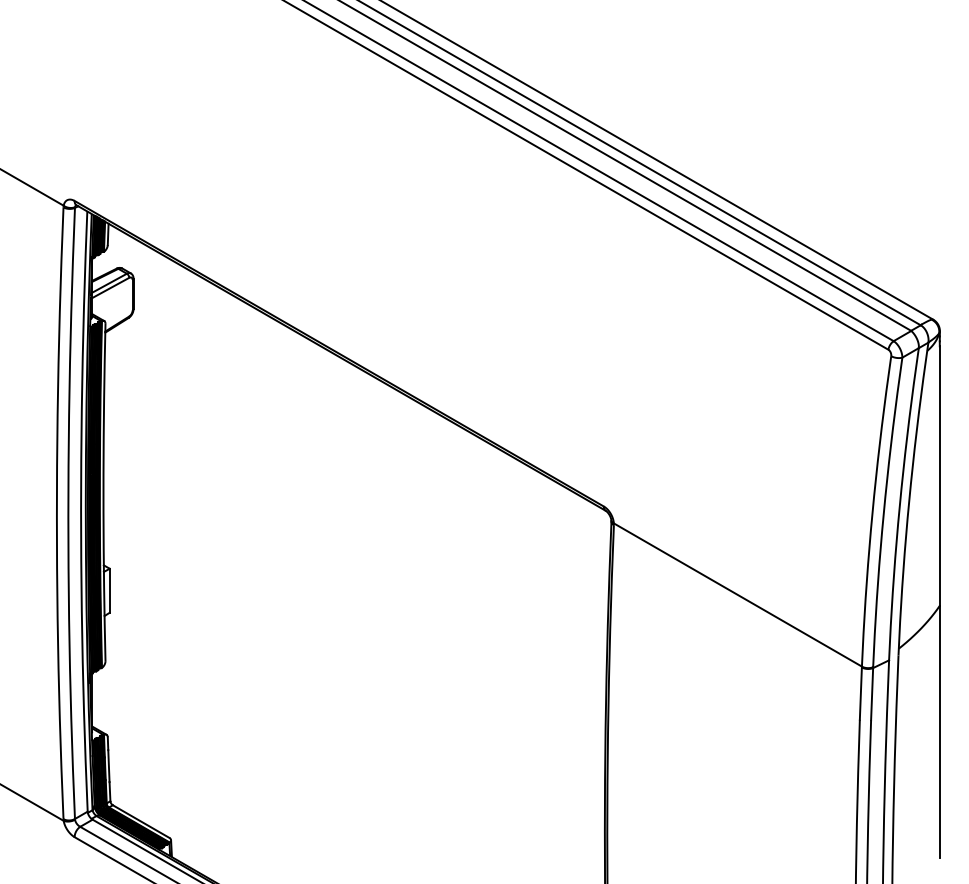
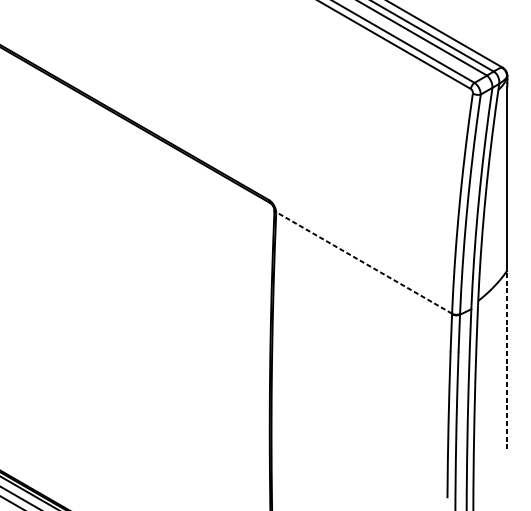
line: (737, 594) -> (363, 262), solid -> dashed
line: (939, 731) -> (507, 359), solid -> dashed

